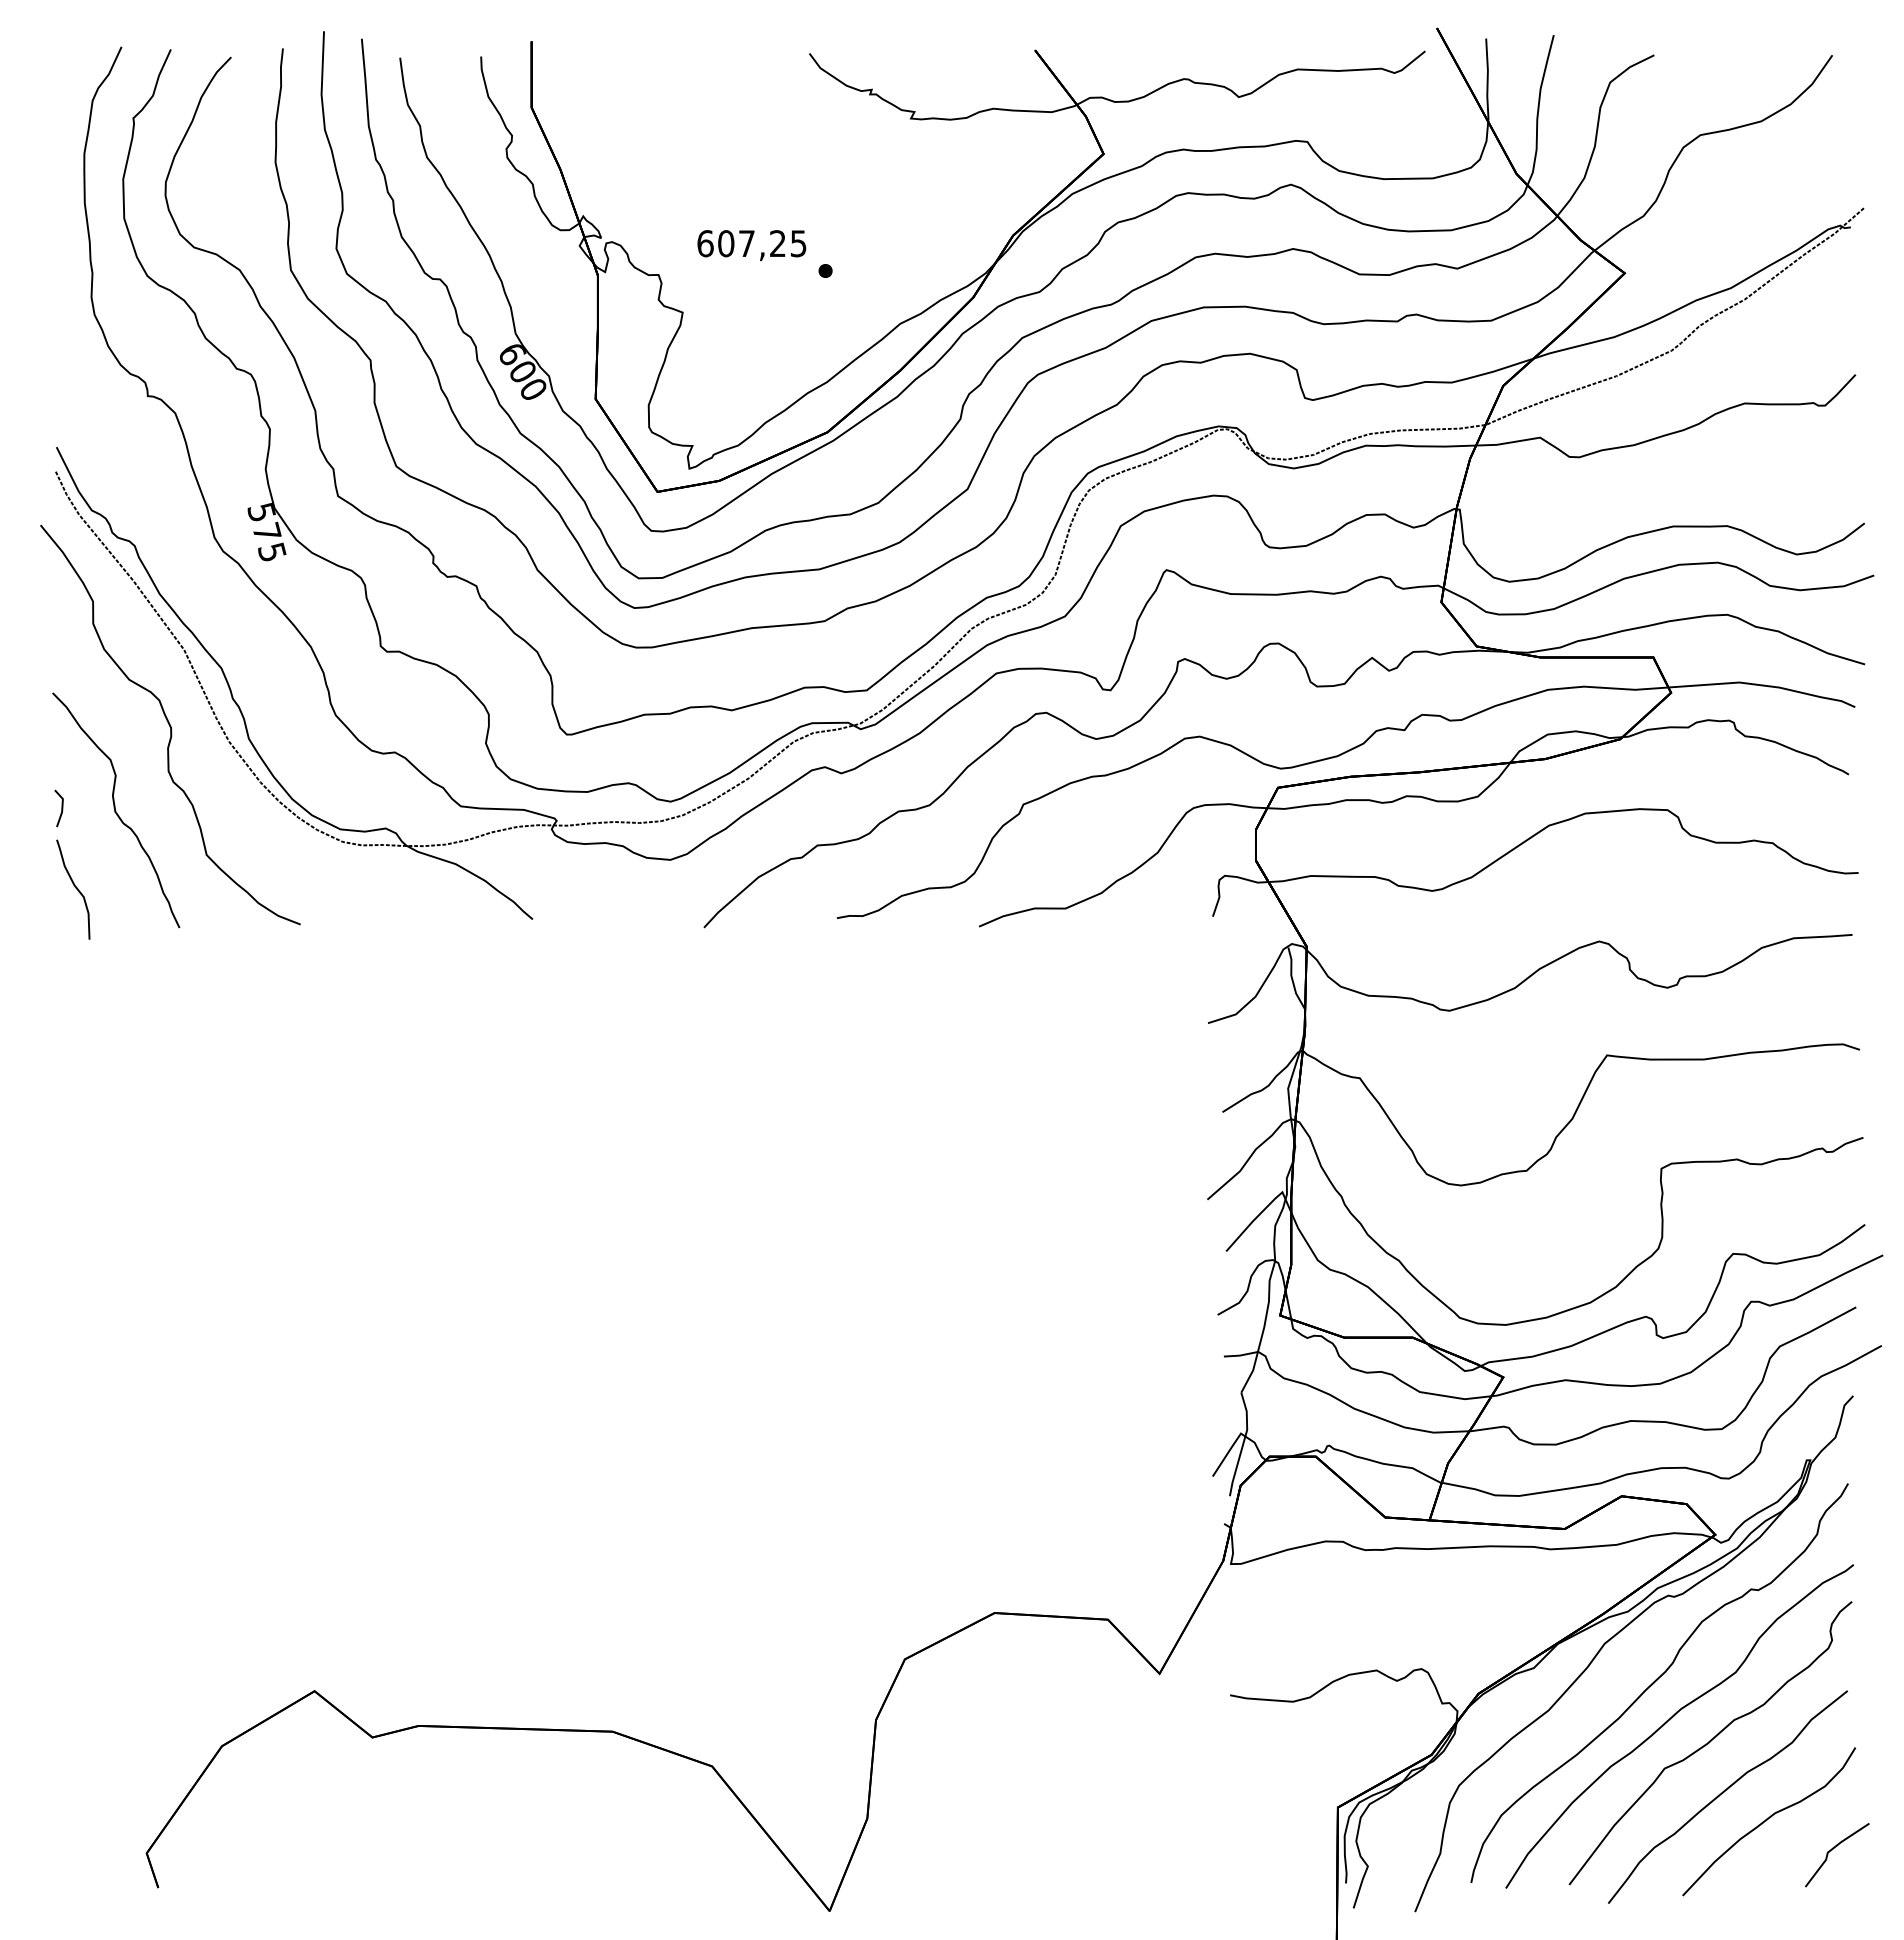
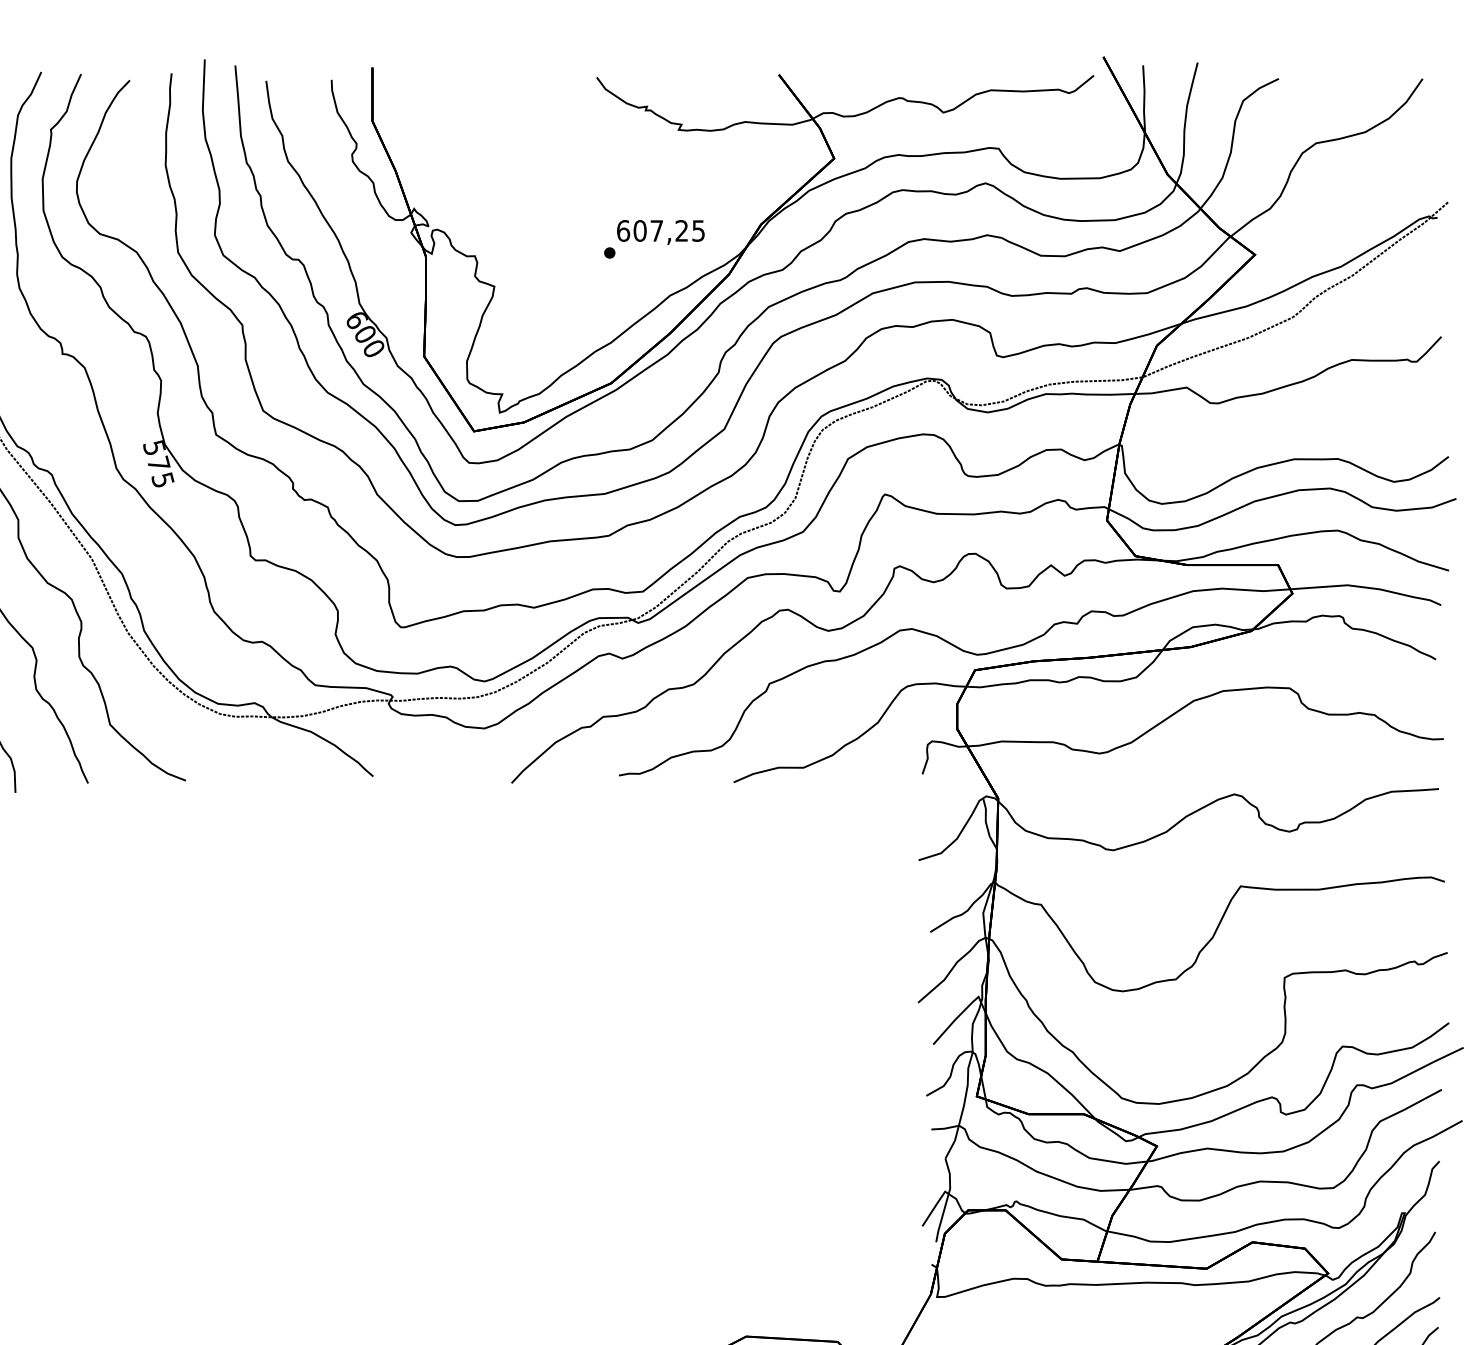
text: (751, 245) -> (660, 232), moved

